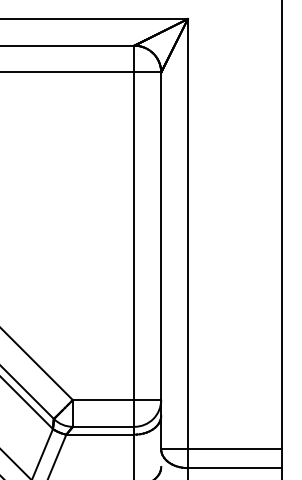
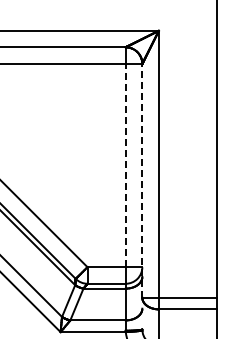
line: (134, 236) -> (125, 165), solid -> dashed
line: (161, 260) -> (142, 180), solid -> dashed

